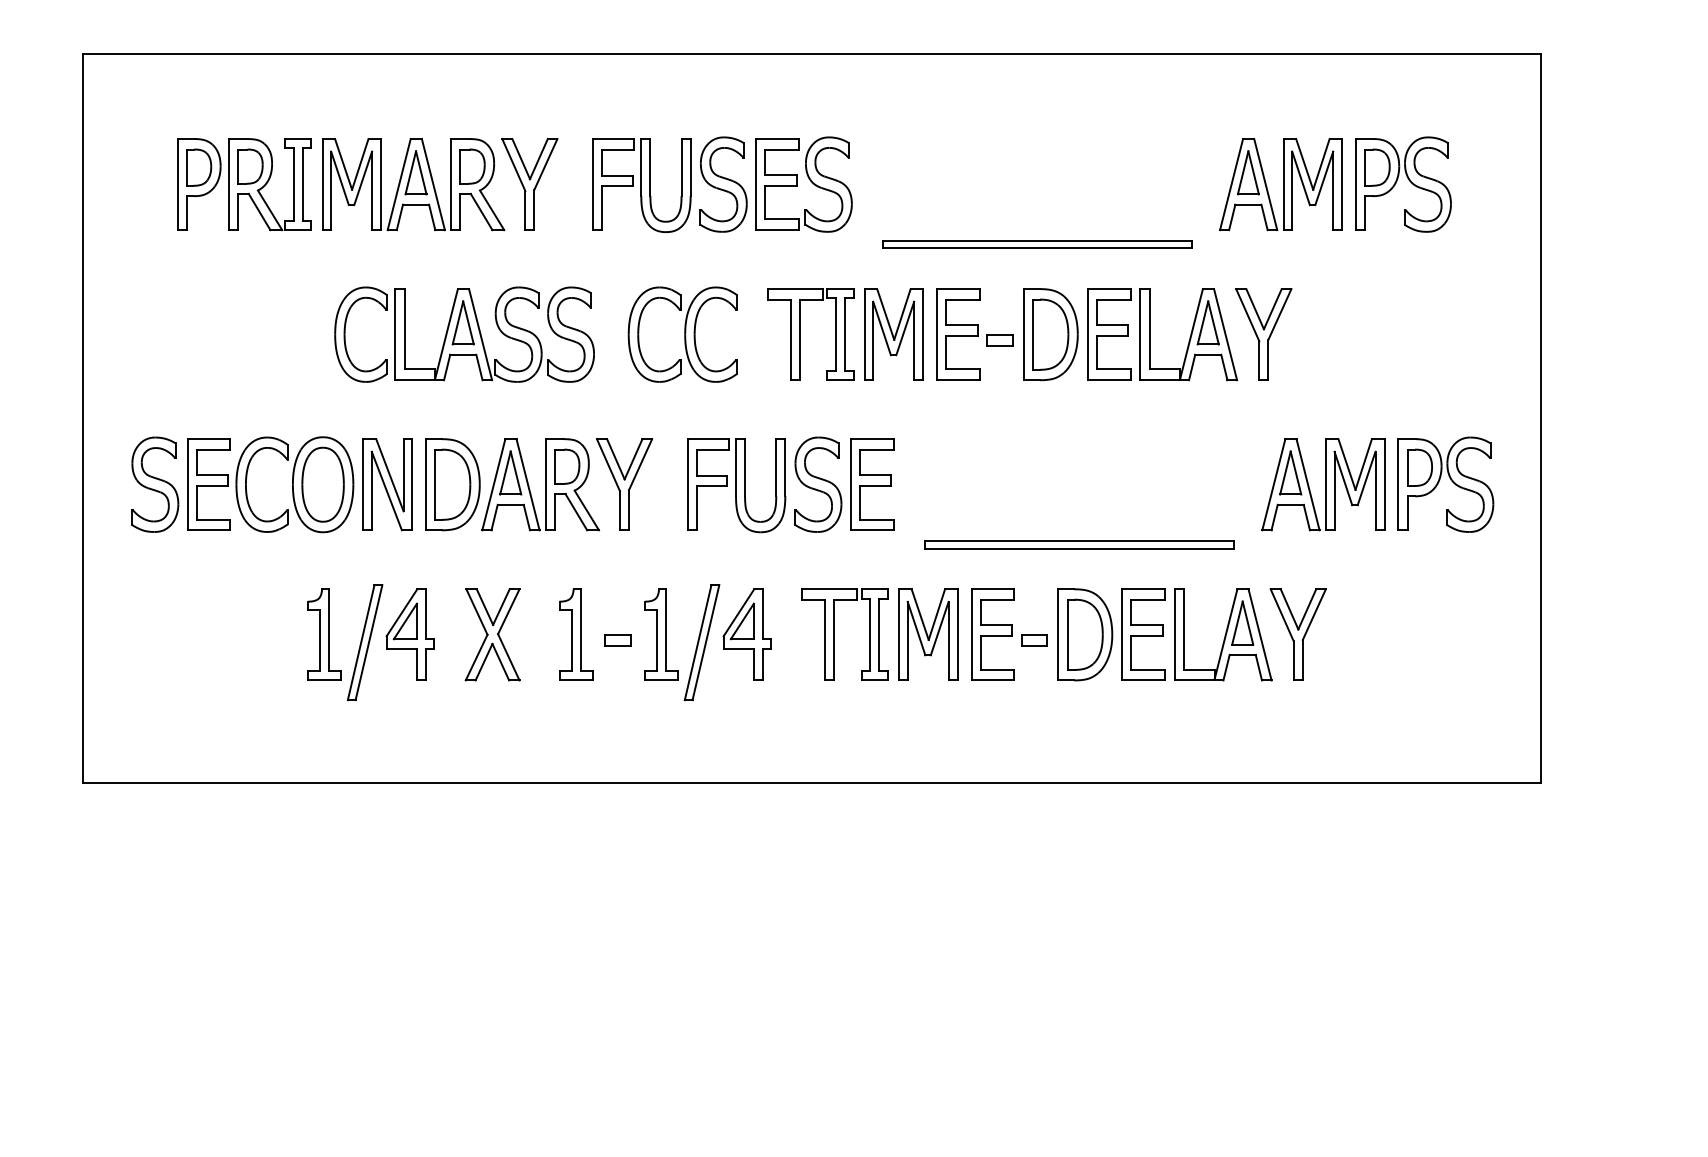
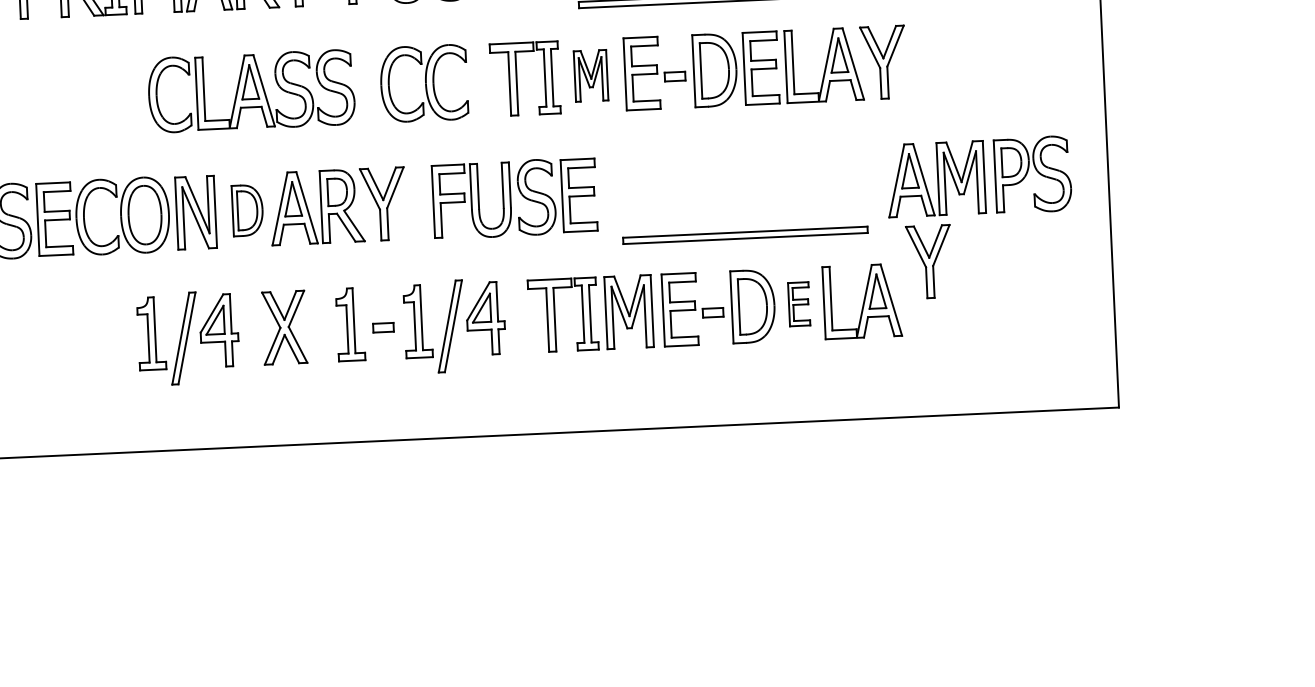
part: (893, 334) -> (590, 75), size x0.7
part: (452, 484) -> (247, 210), size x0.7
part: (1143, 634) -> (799, 304), size x0.6
part: (1297, 634) -> (928, 261), moved

